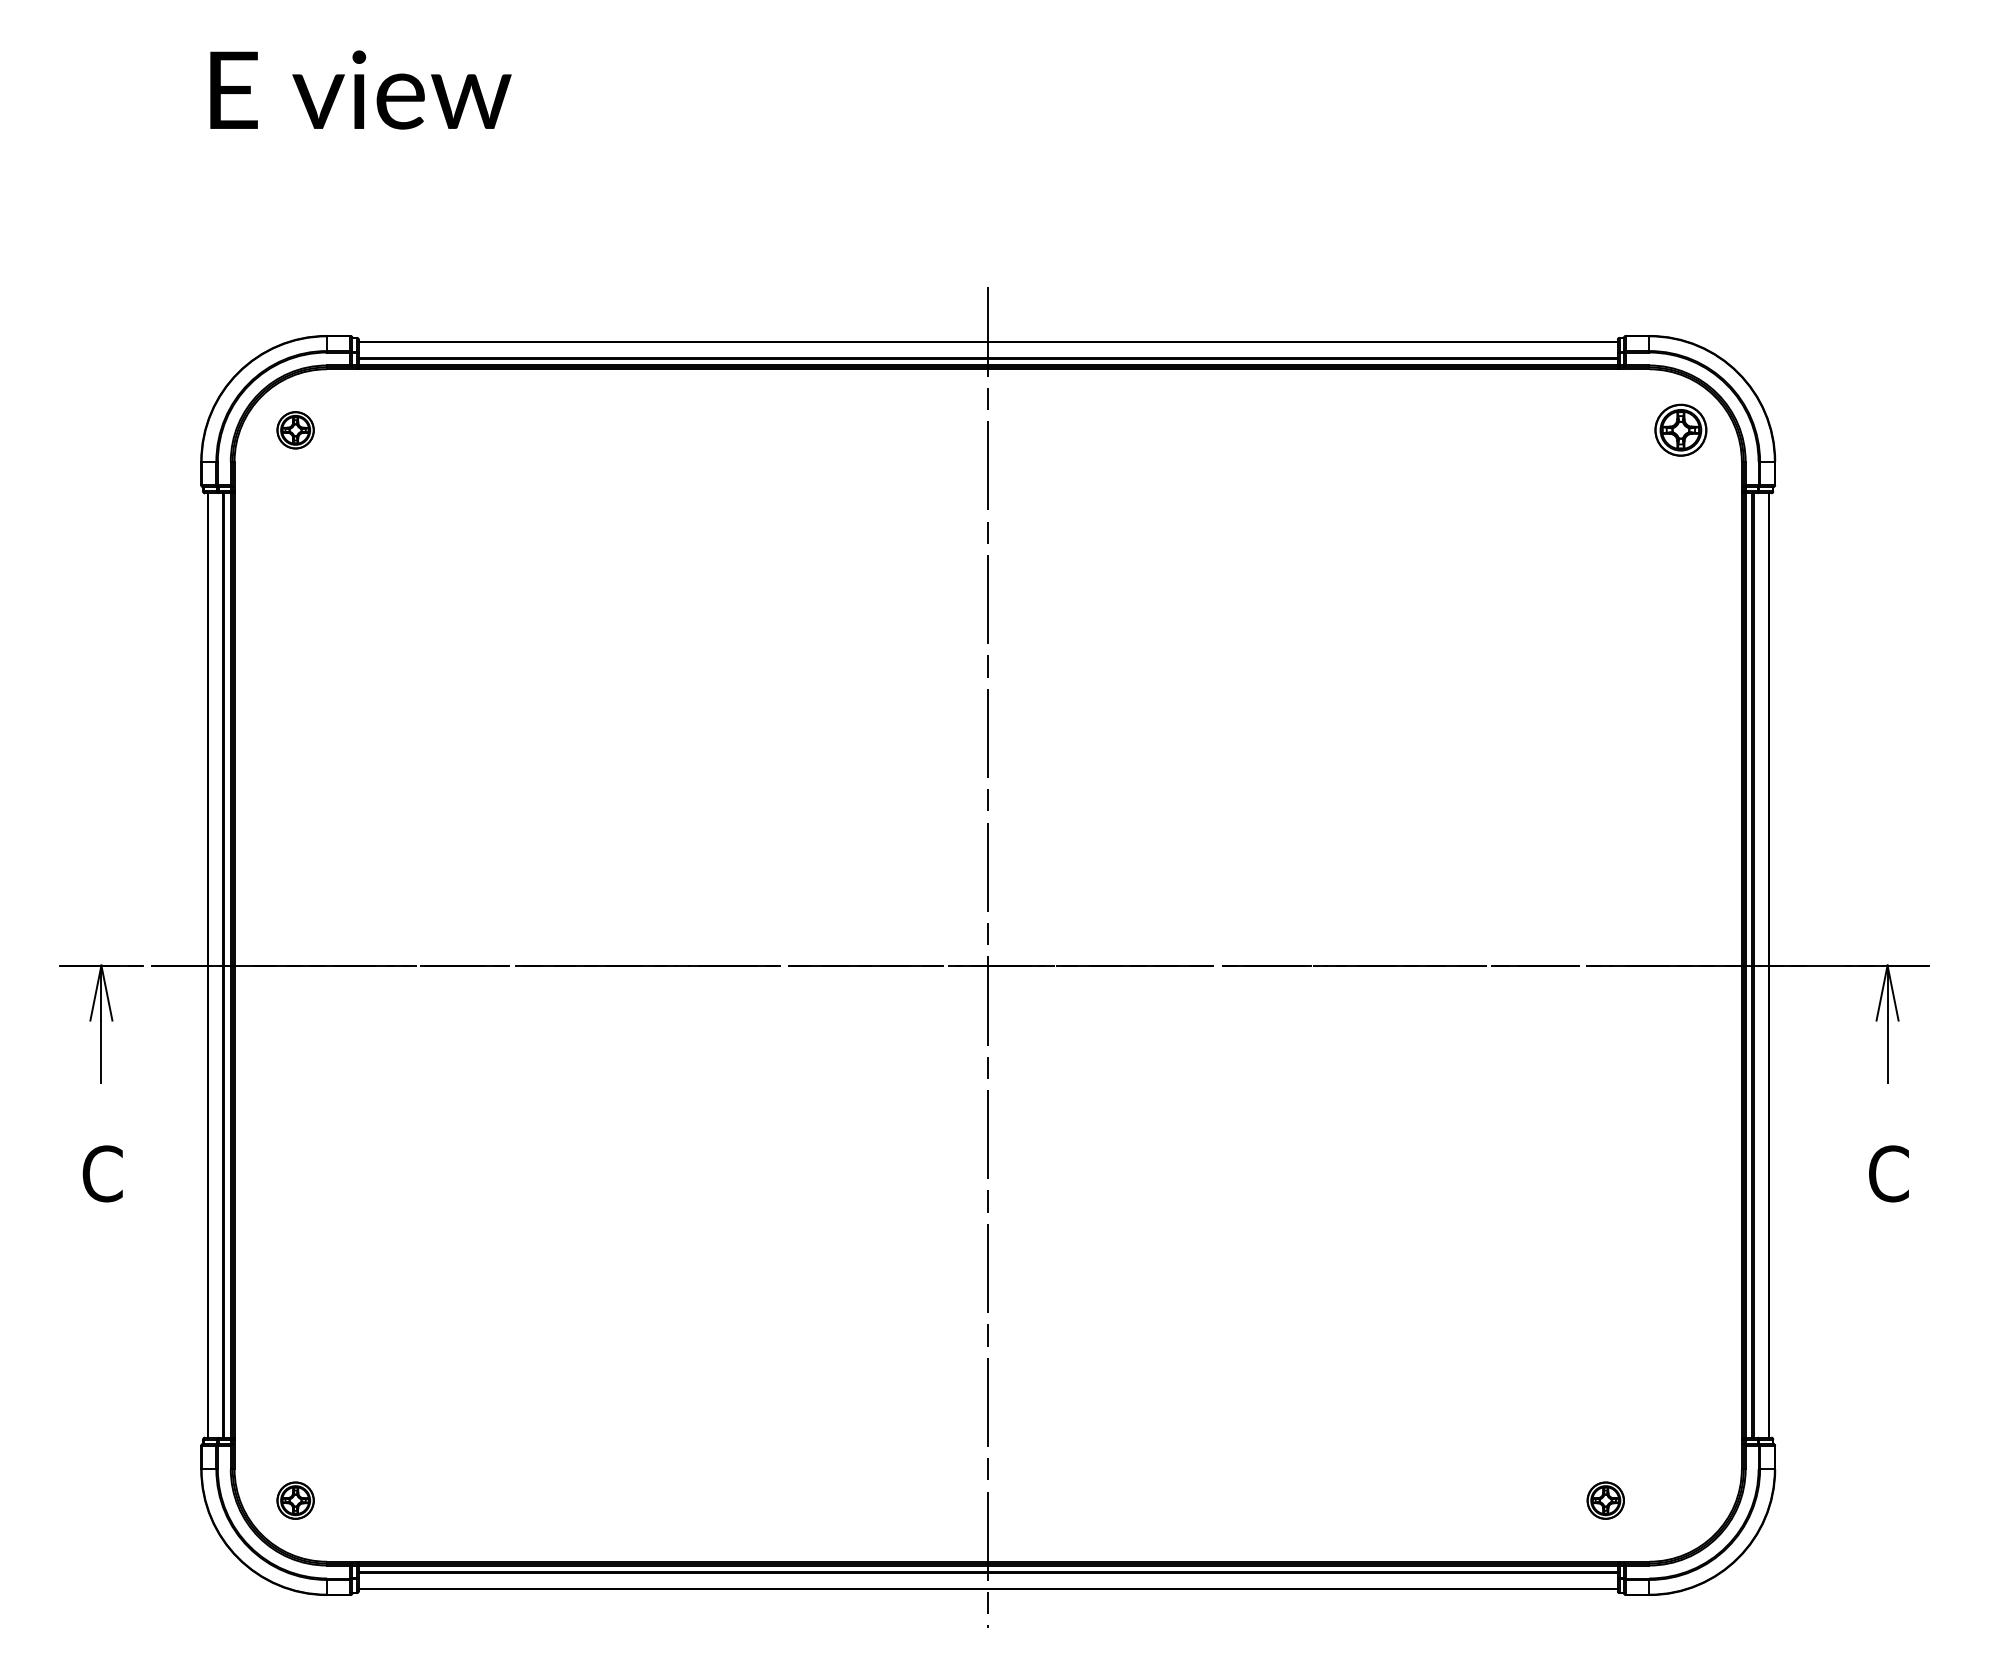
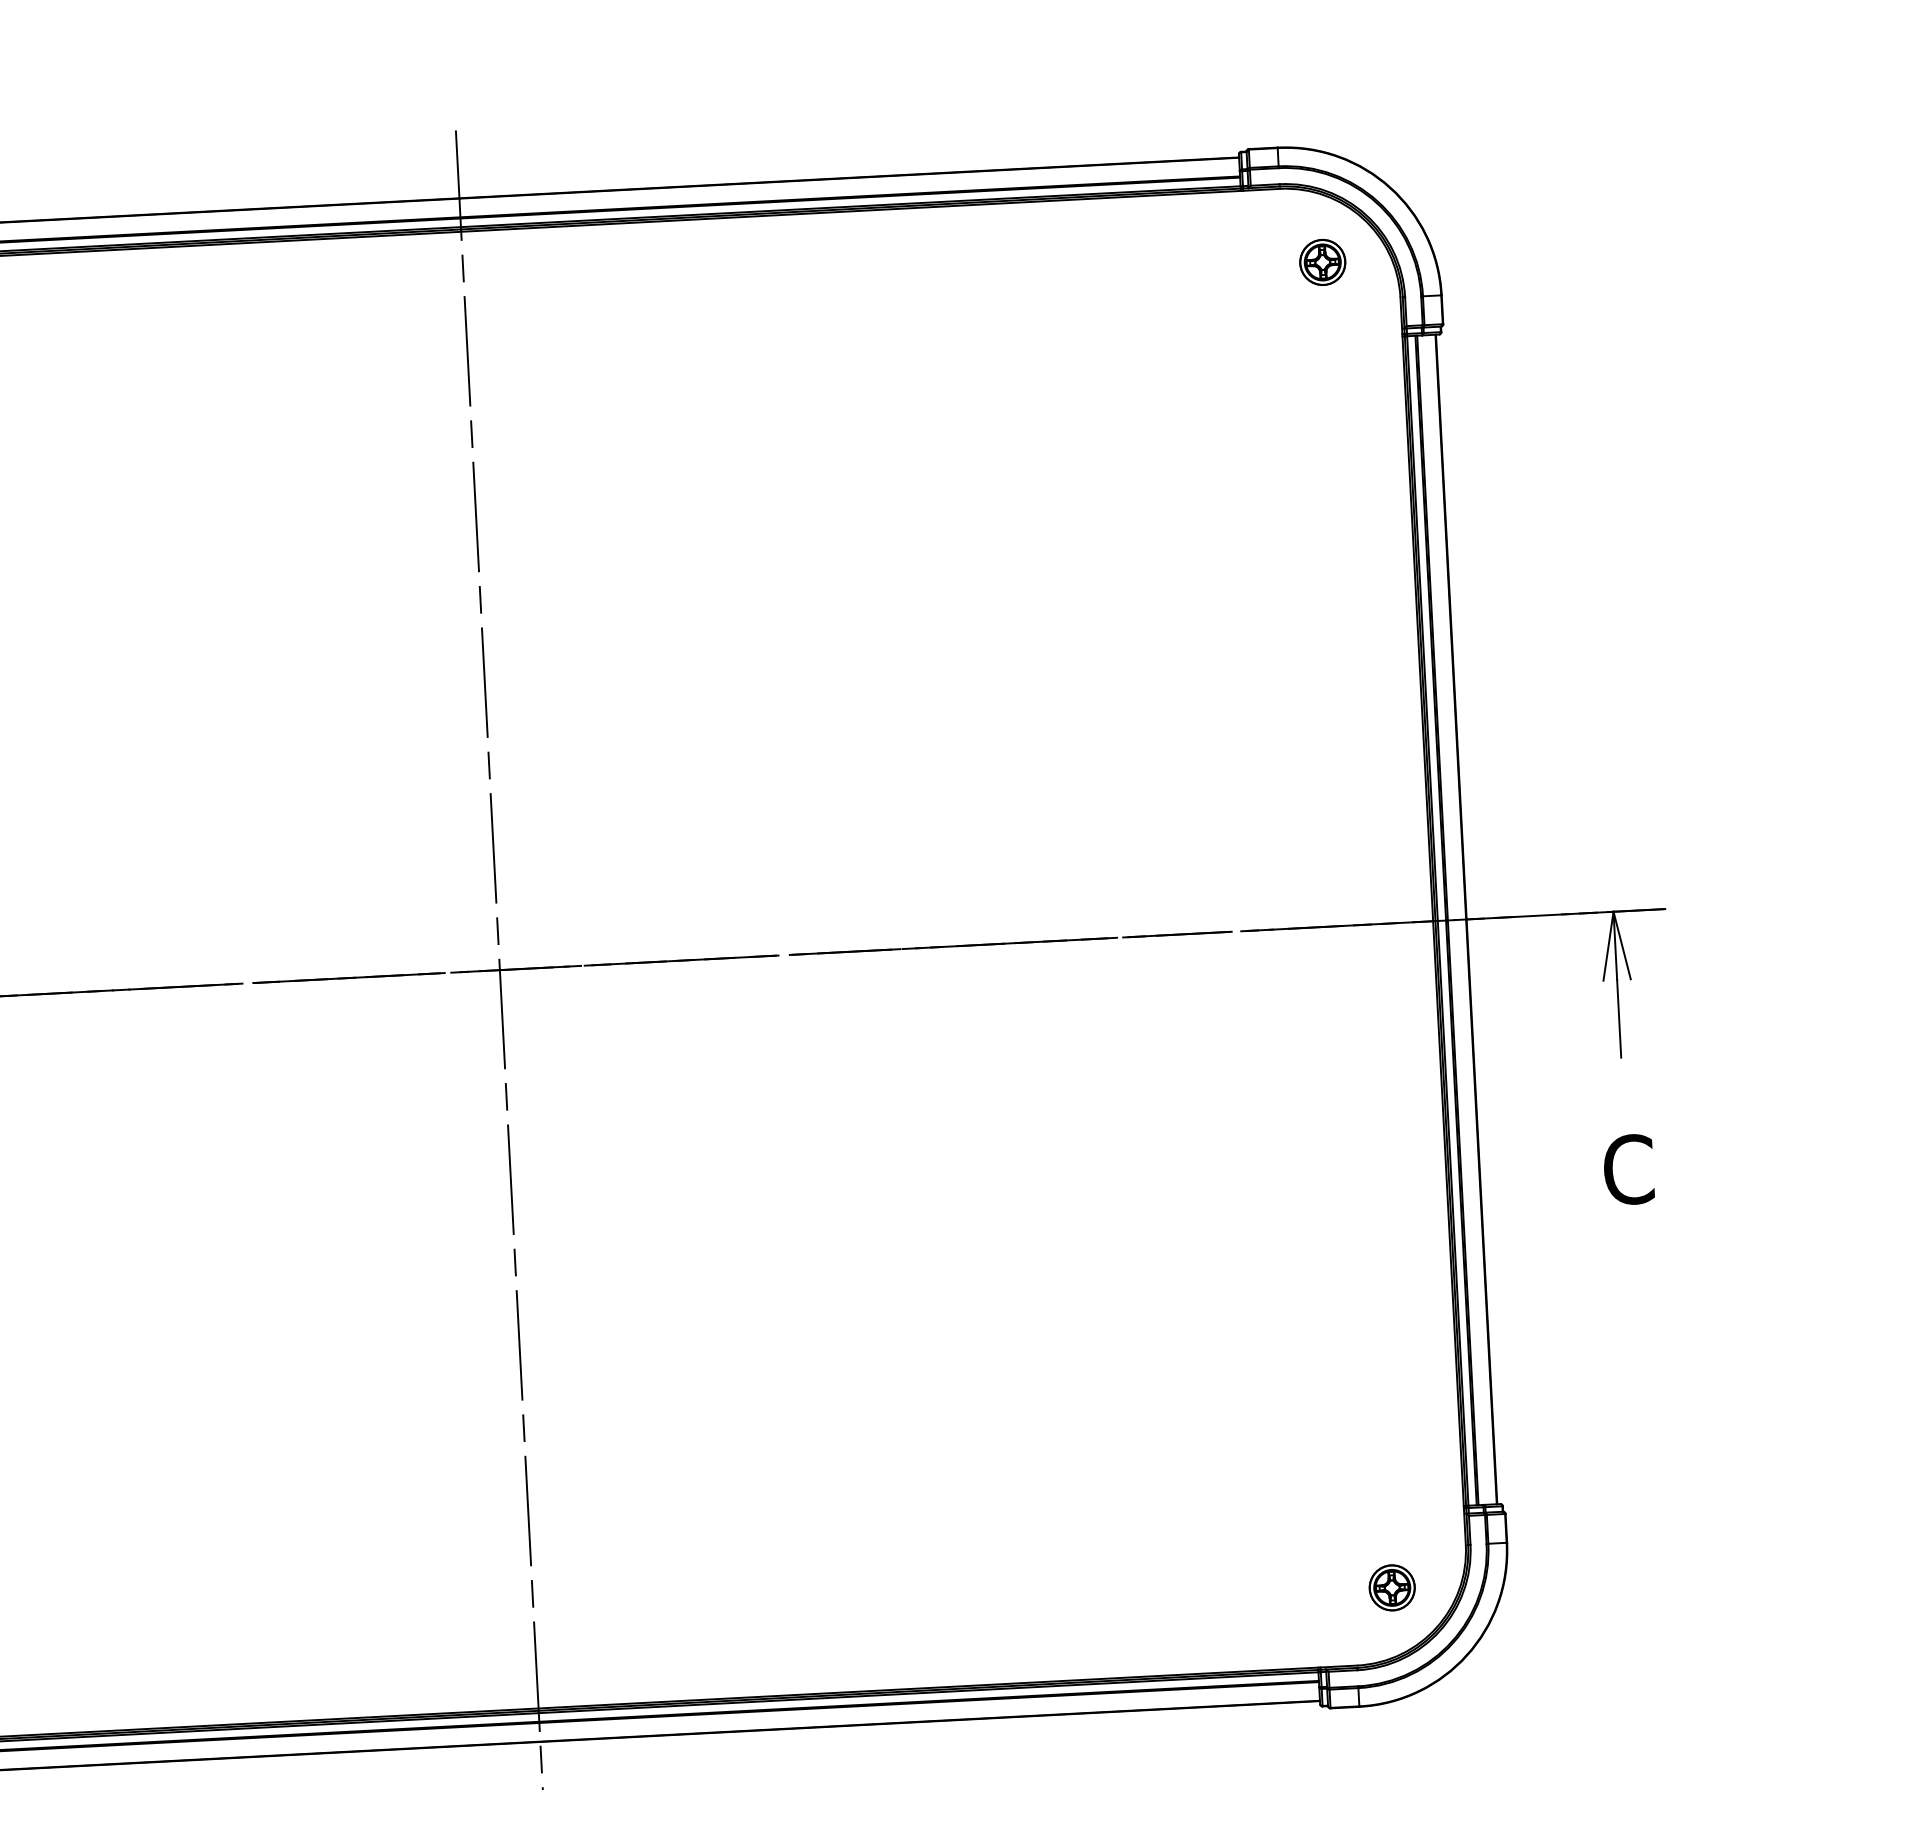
part: (1680, 430) -> (1322, 262), size x0.71
part: (1605, 1500) -> (1391, 1587), moved

